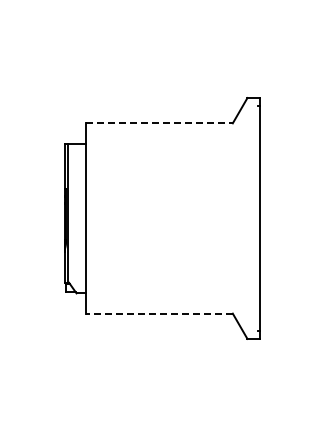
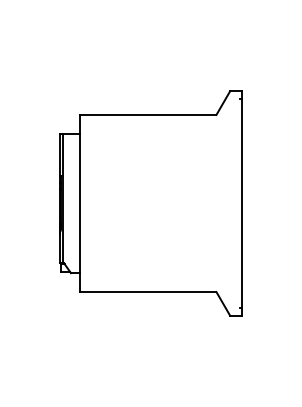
line: (159, 123) -> (148, 115), dashed -> solid
line: (158, 313) -> (147, 291), dashed -> solid

